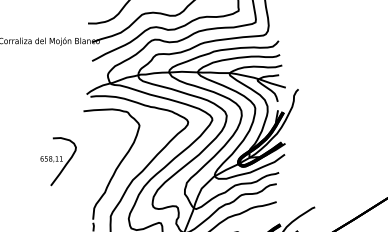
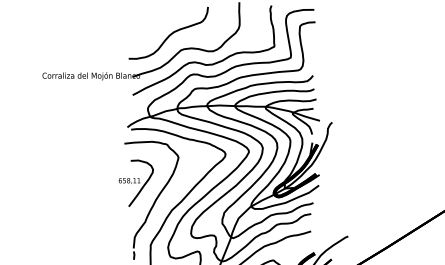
part: (57, 160) -> (135, 182), moved

